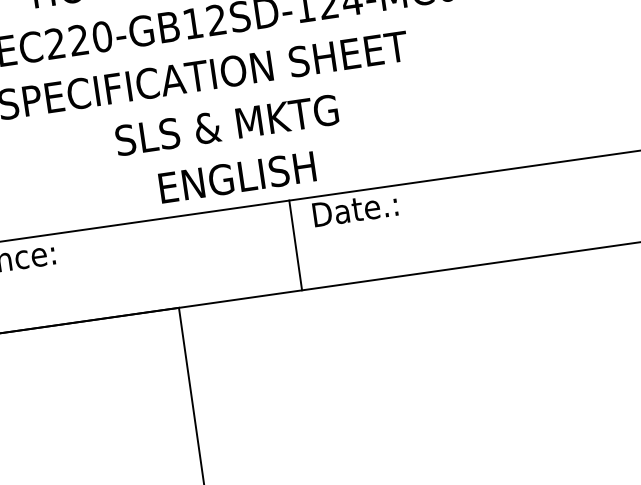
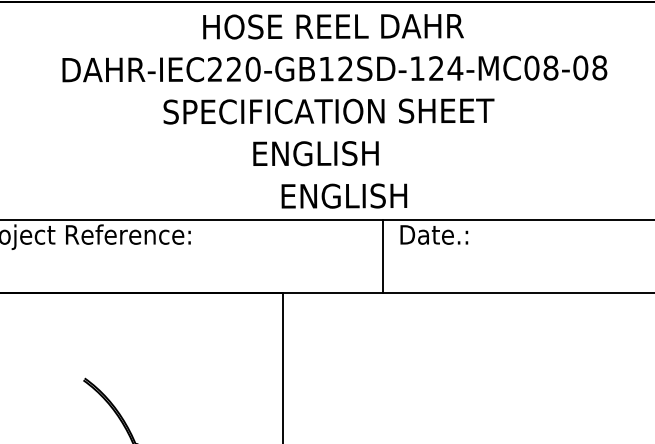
text: (226, 125) -> (341, 153), SLS & MKTG -> ENGLISH

